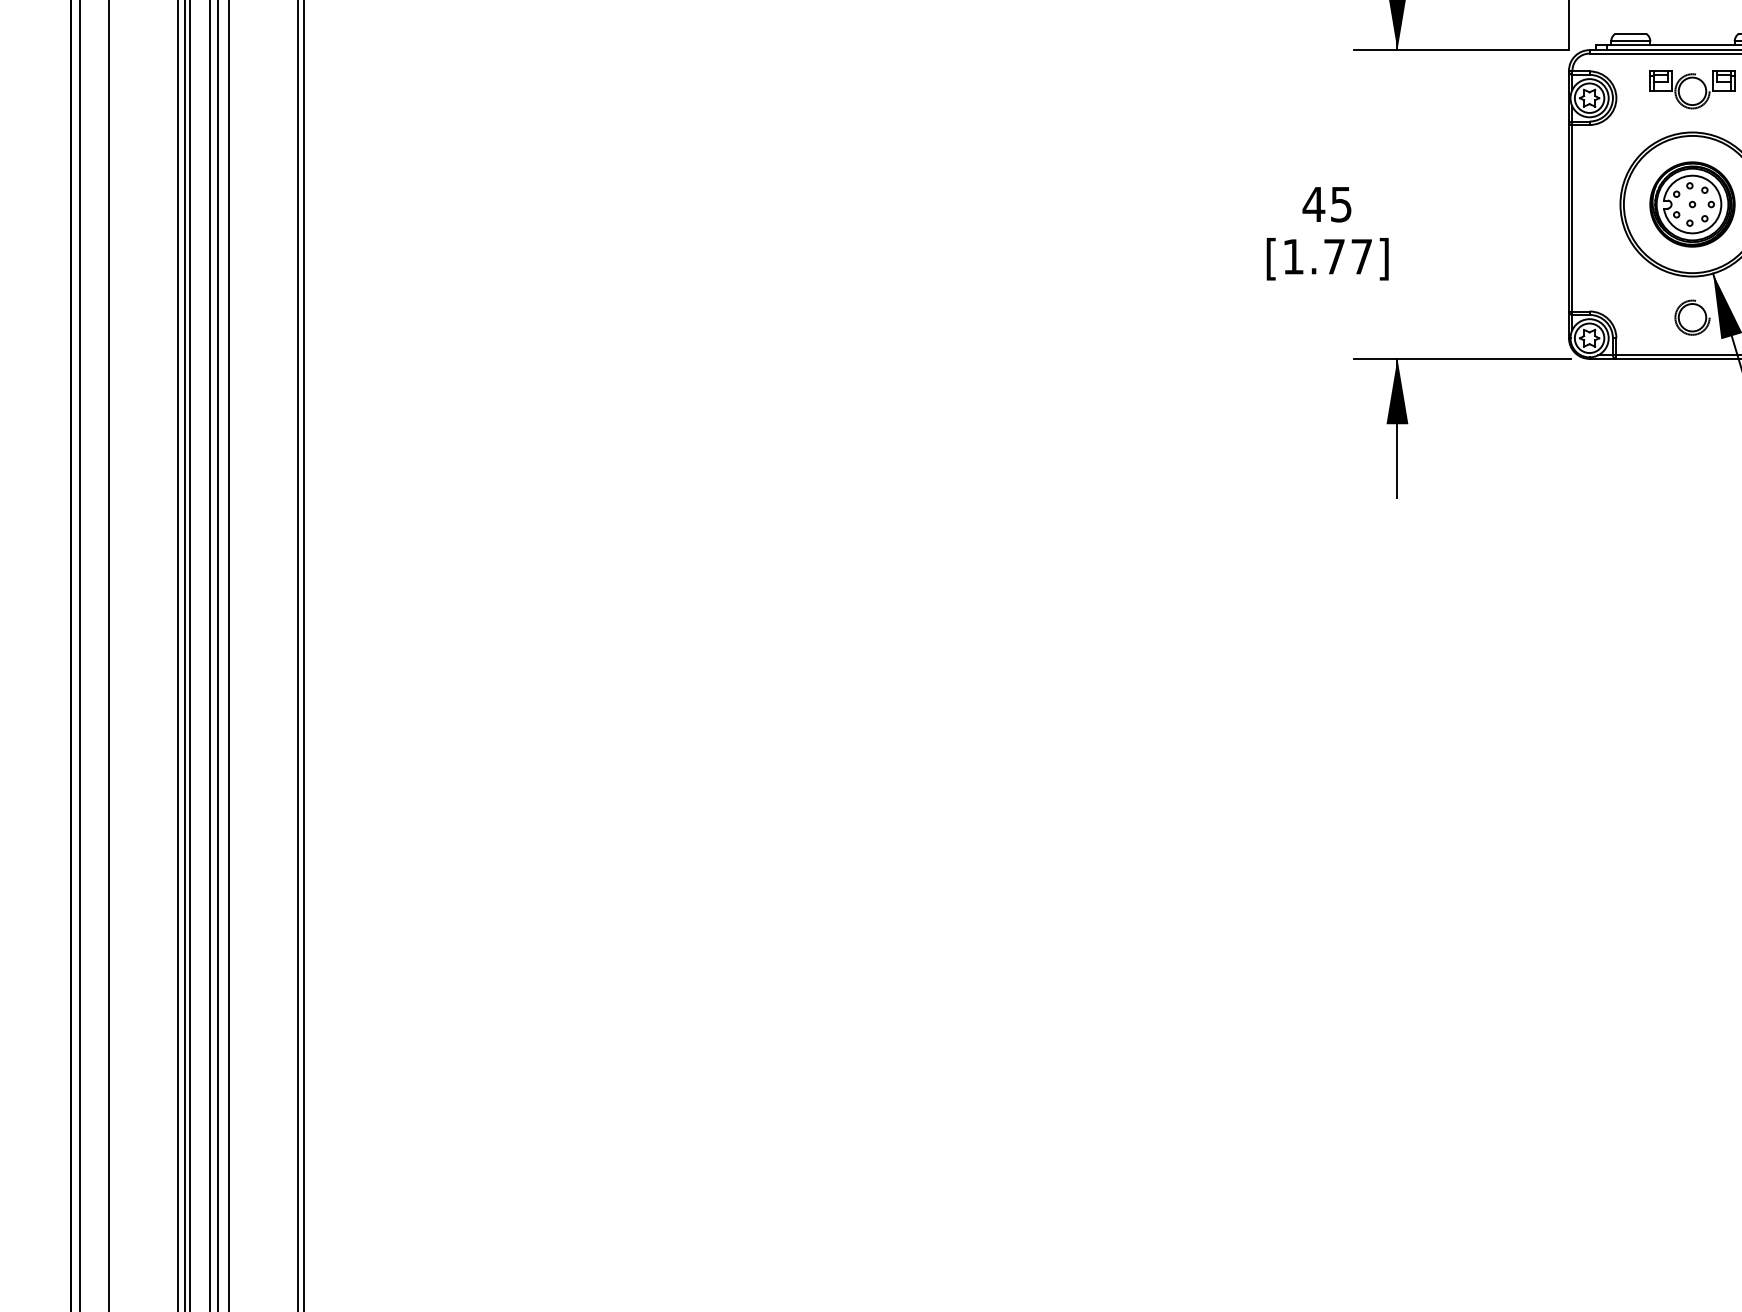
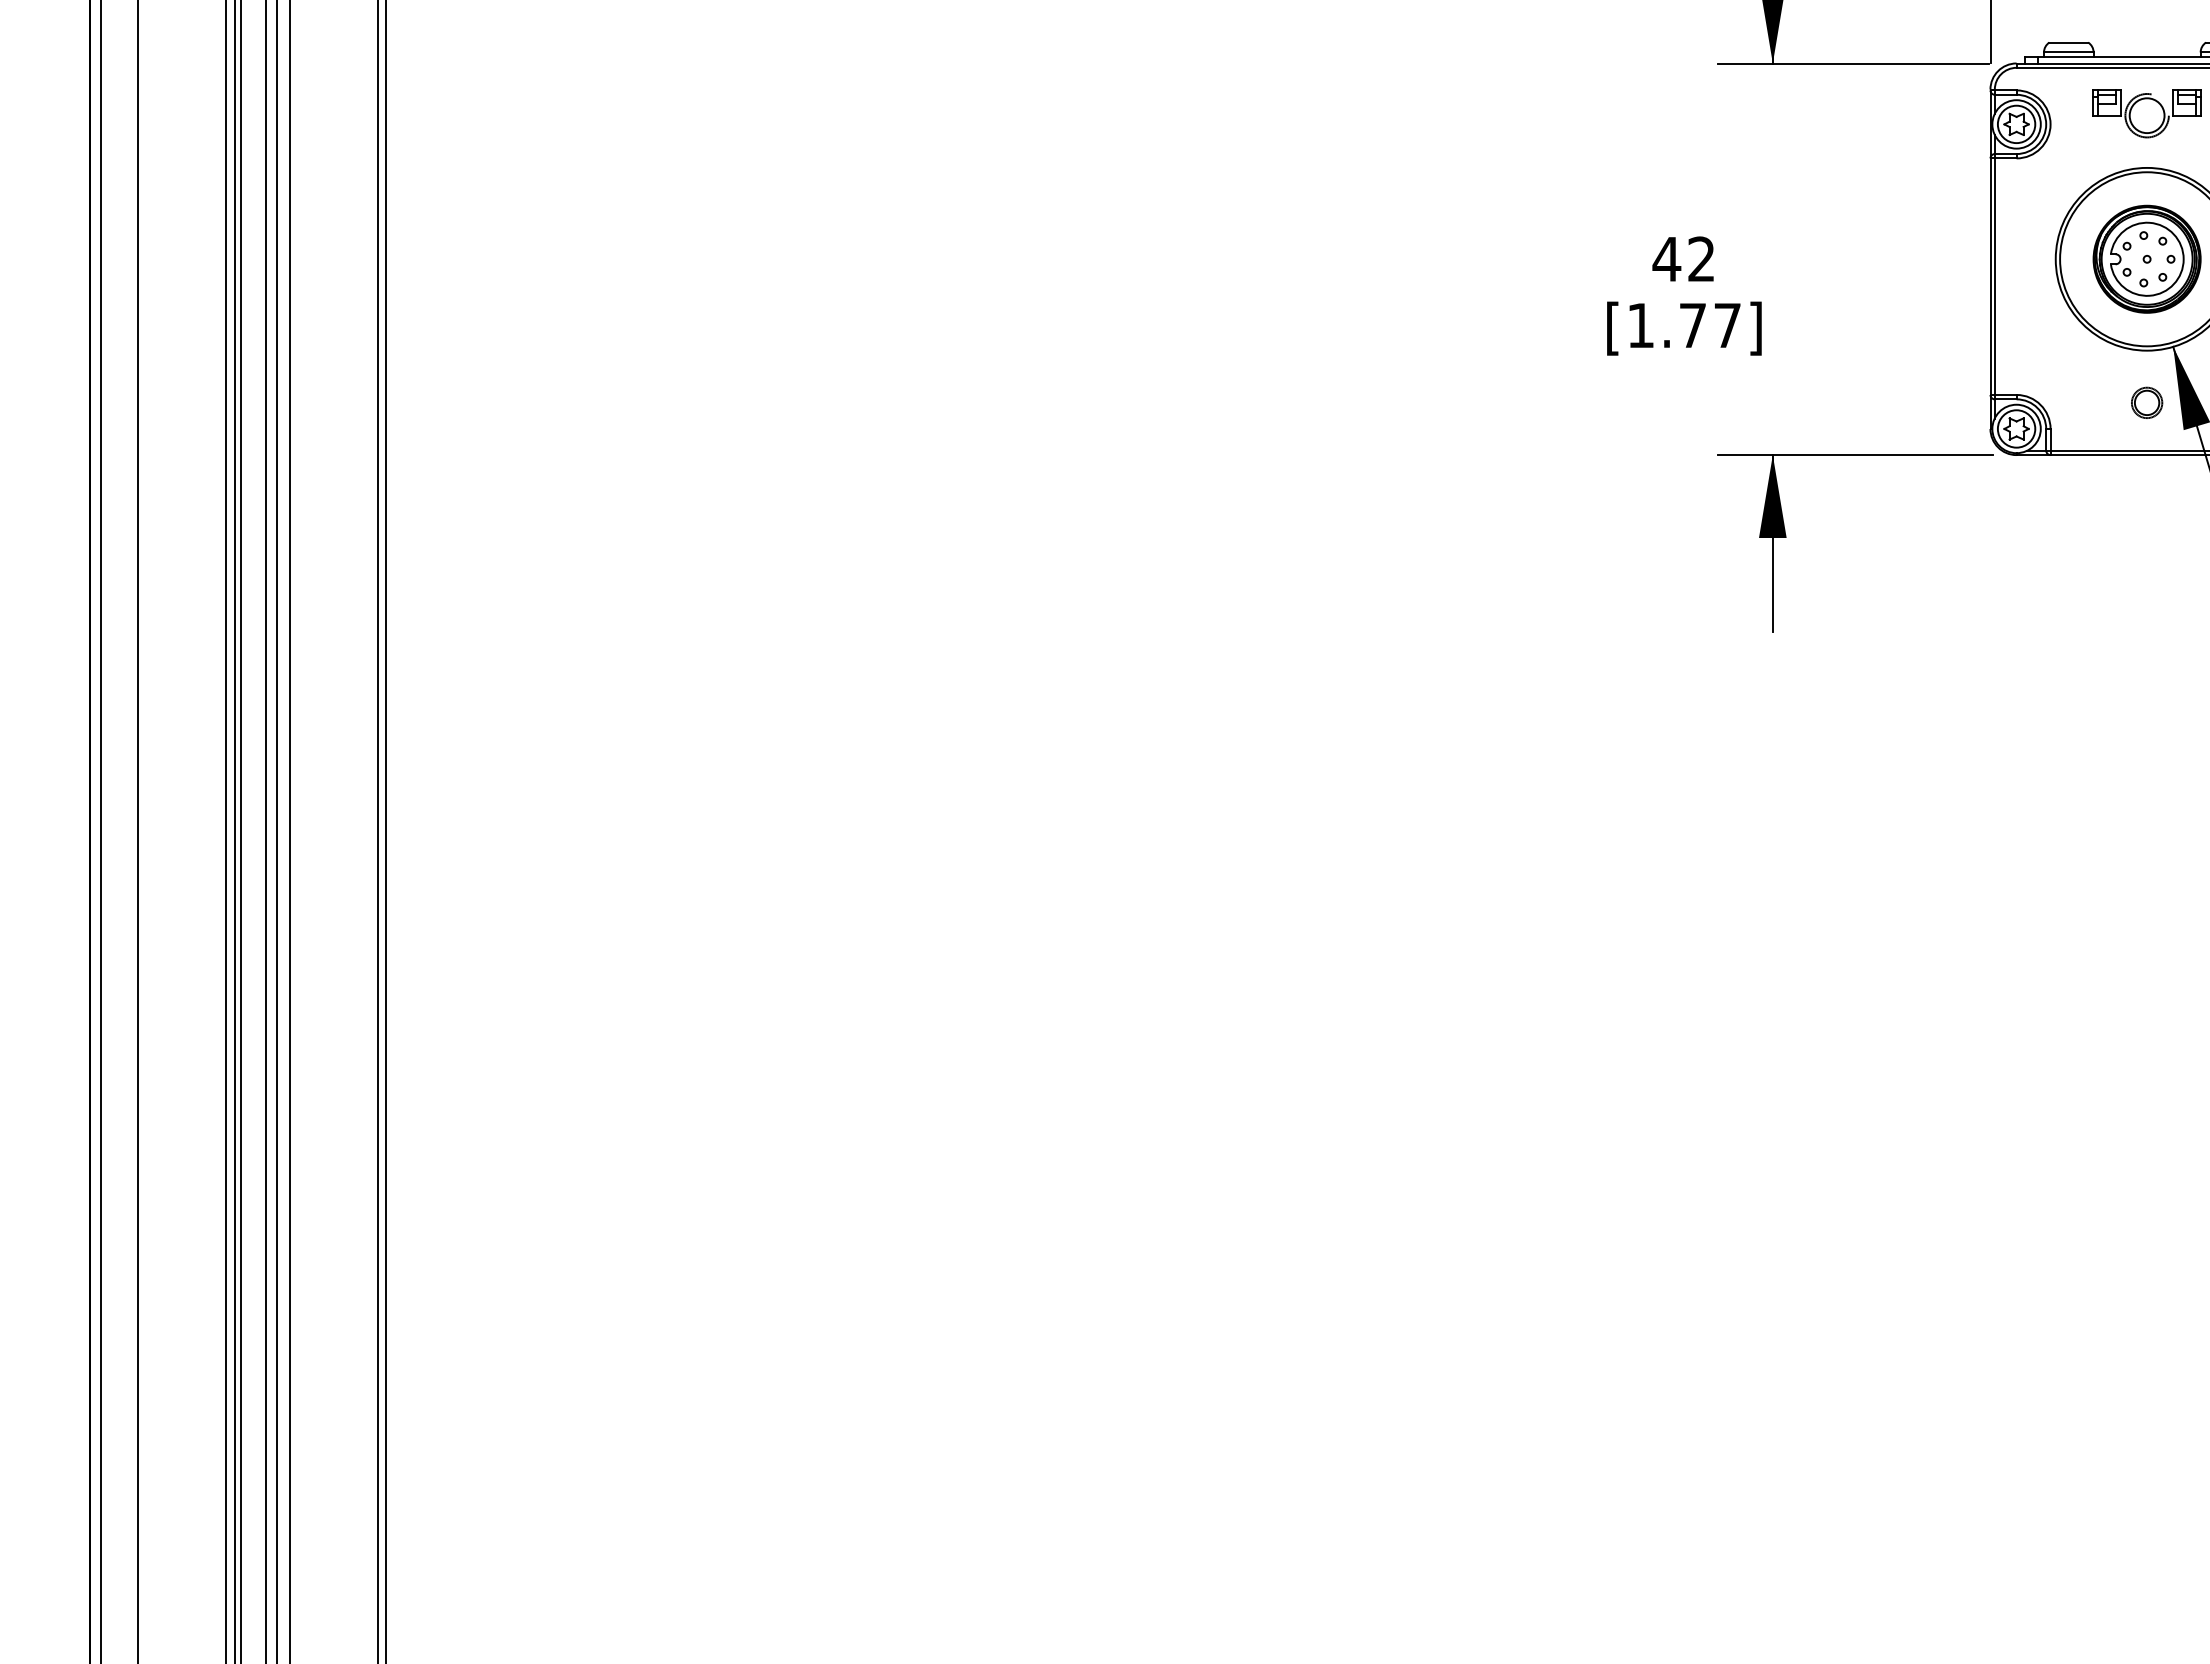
text: (1341, 204) -> (1701, 259), 45 -> 42
part: (1692, 317) -> (2146, 402), size x0.7

